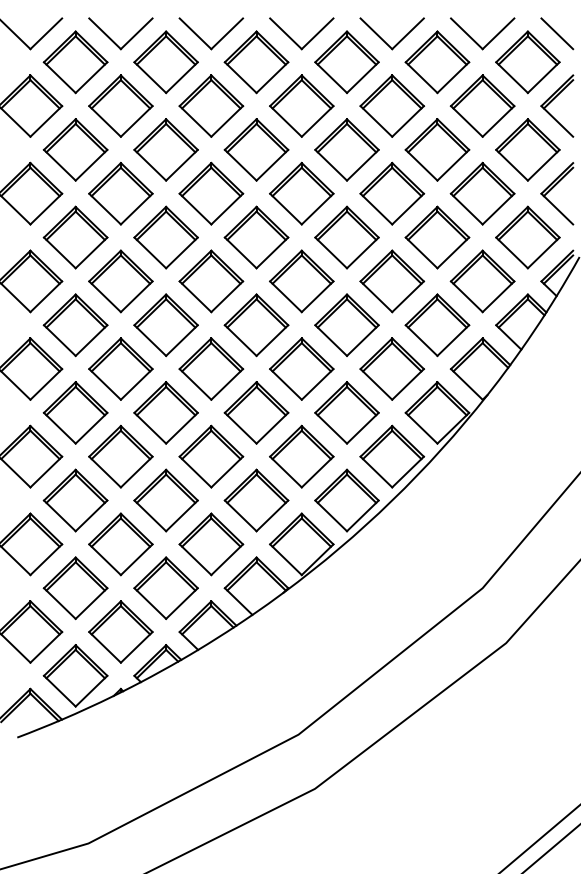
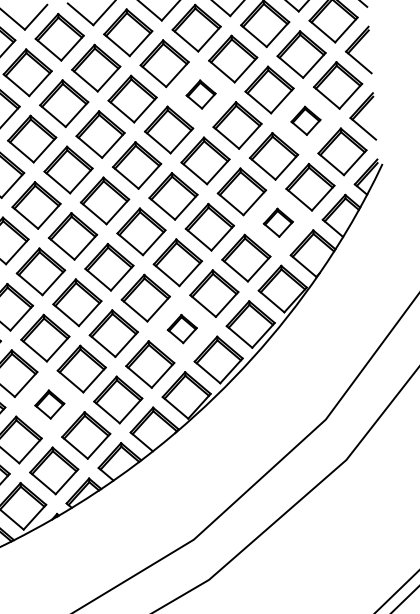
part: (346, 149) -> (200, 94), size x0.6
part: (482, 193) -> (305, 120), size x0.6
part: (437, 325) -> (278, 222), size x0.6
part: (301, 456) -> (182, 328), size x0.6
part: (120, 544) -> (49, 404), size x0.6

